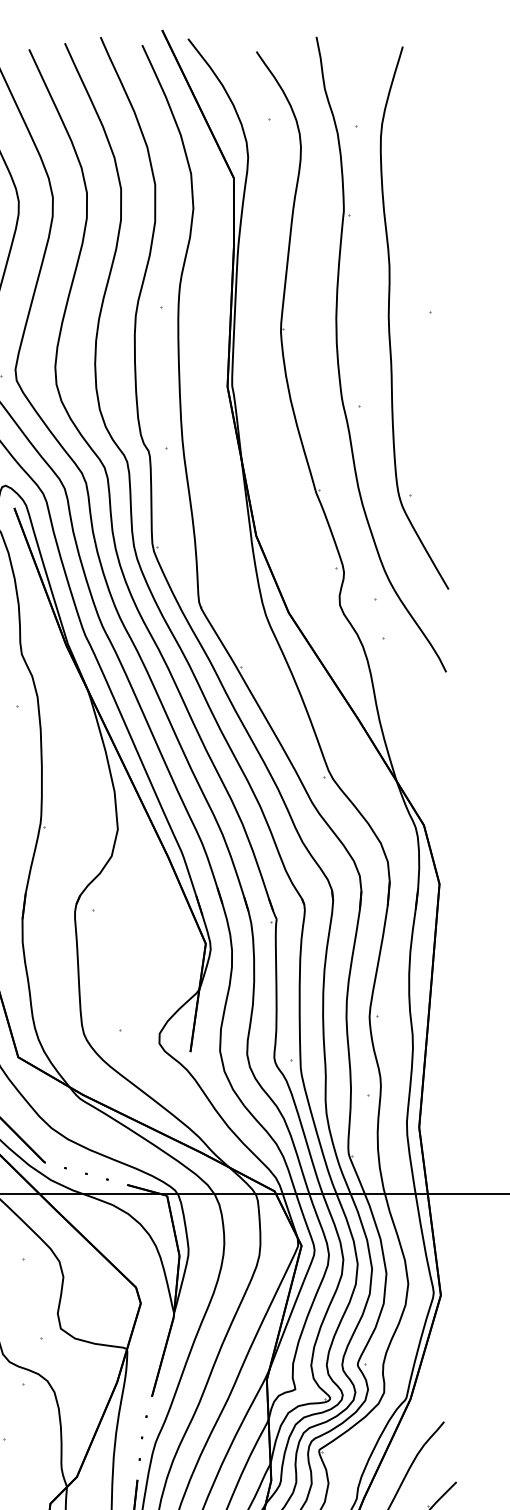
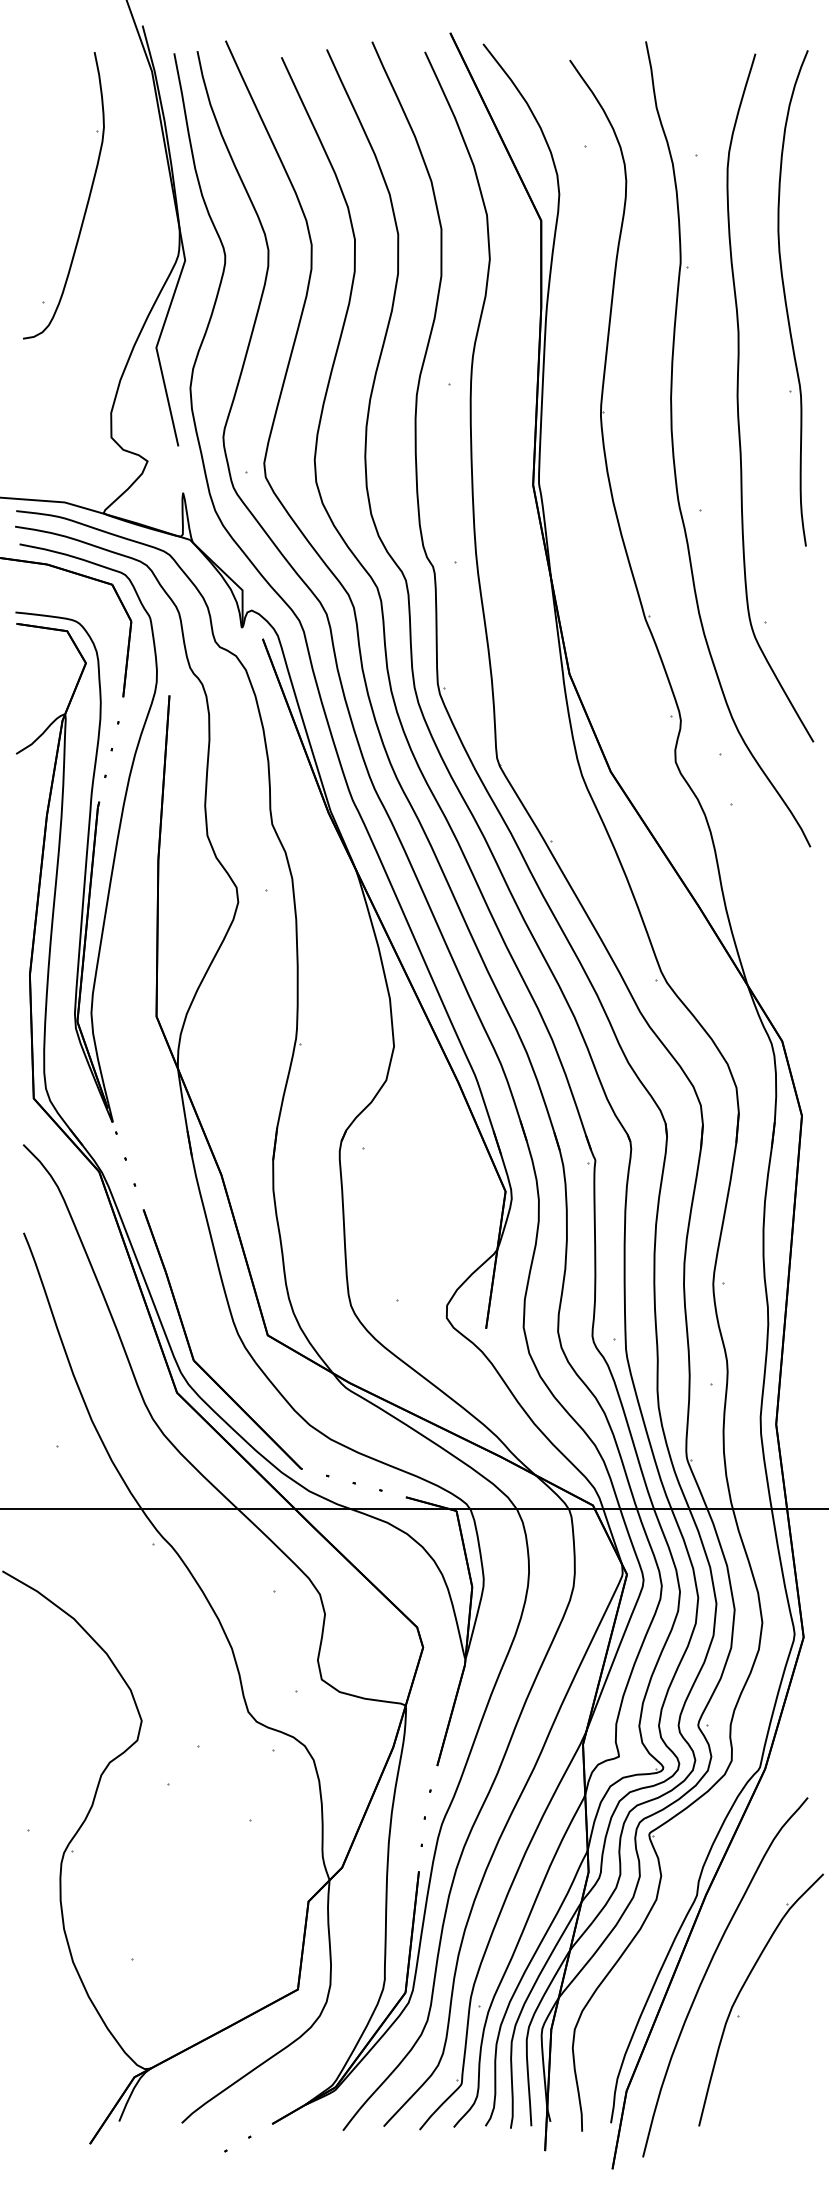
curve: (427, 239) -> (786, 298), added

